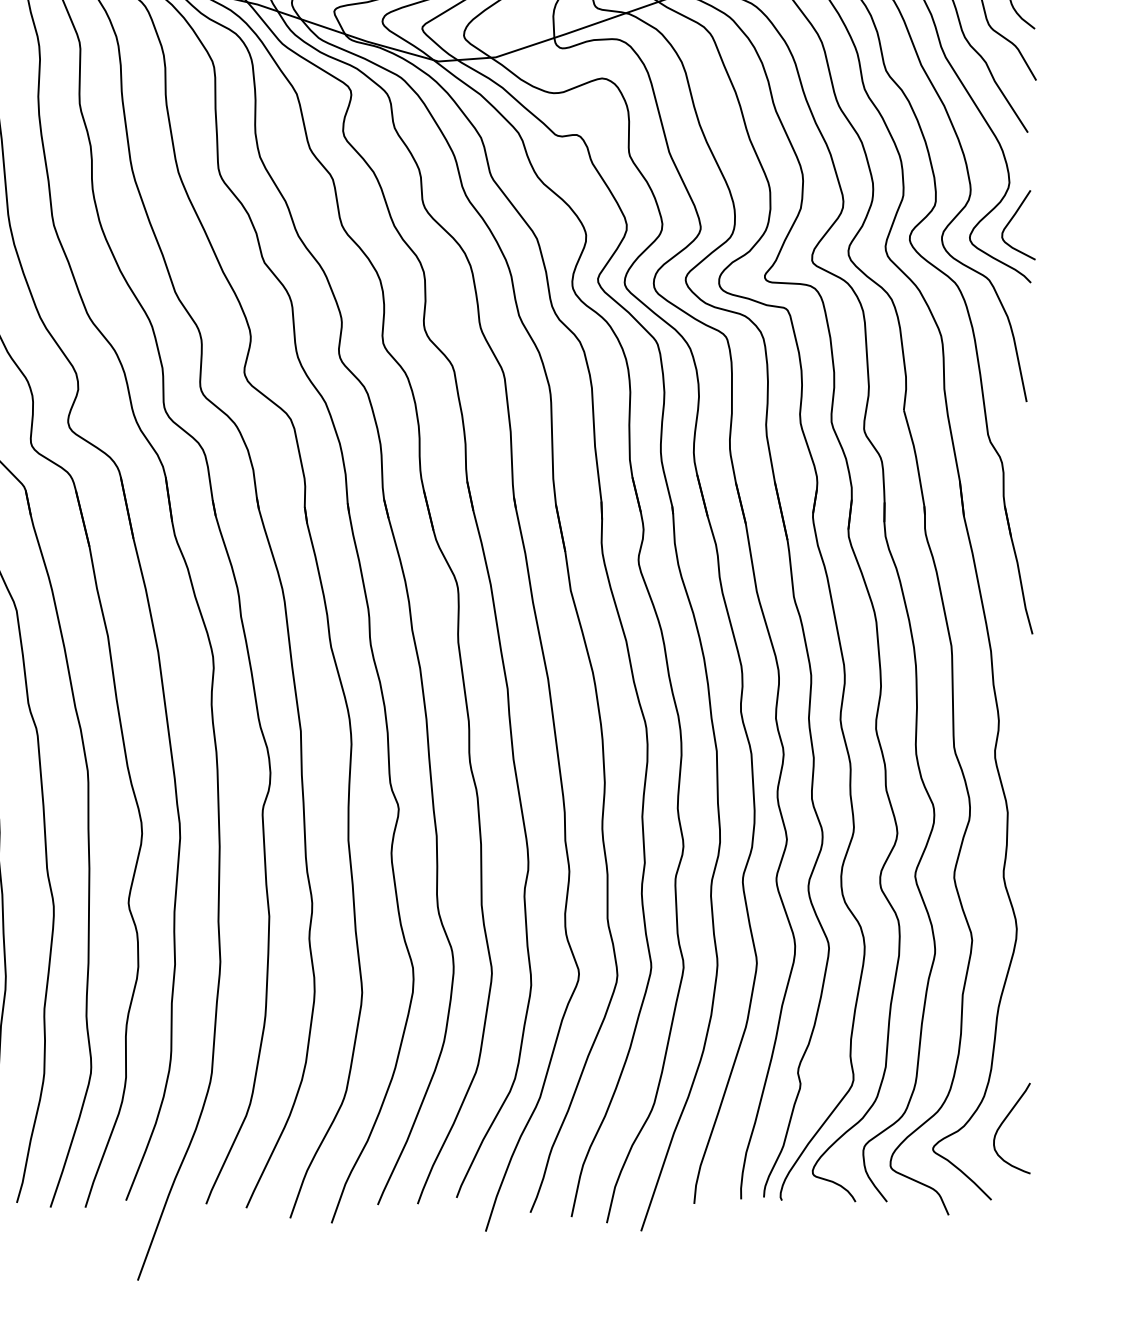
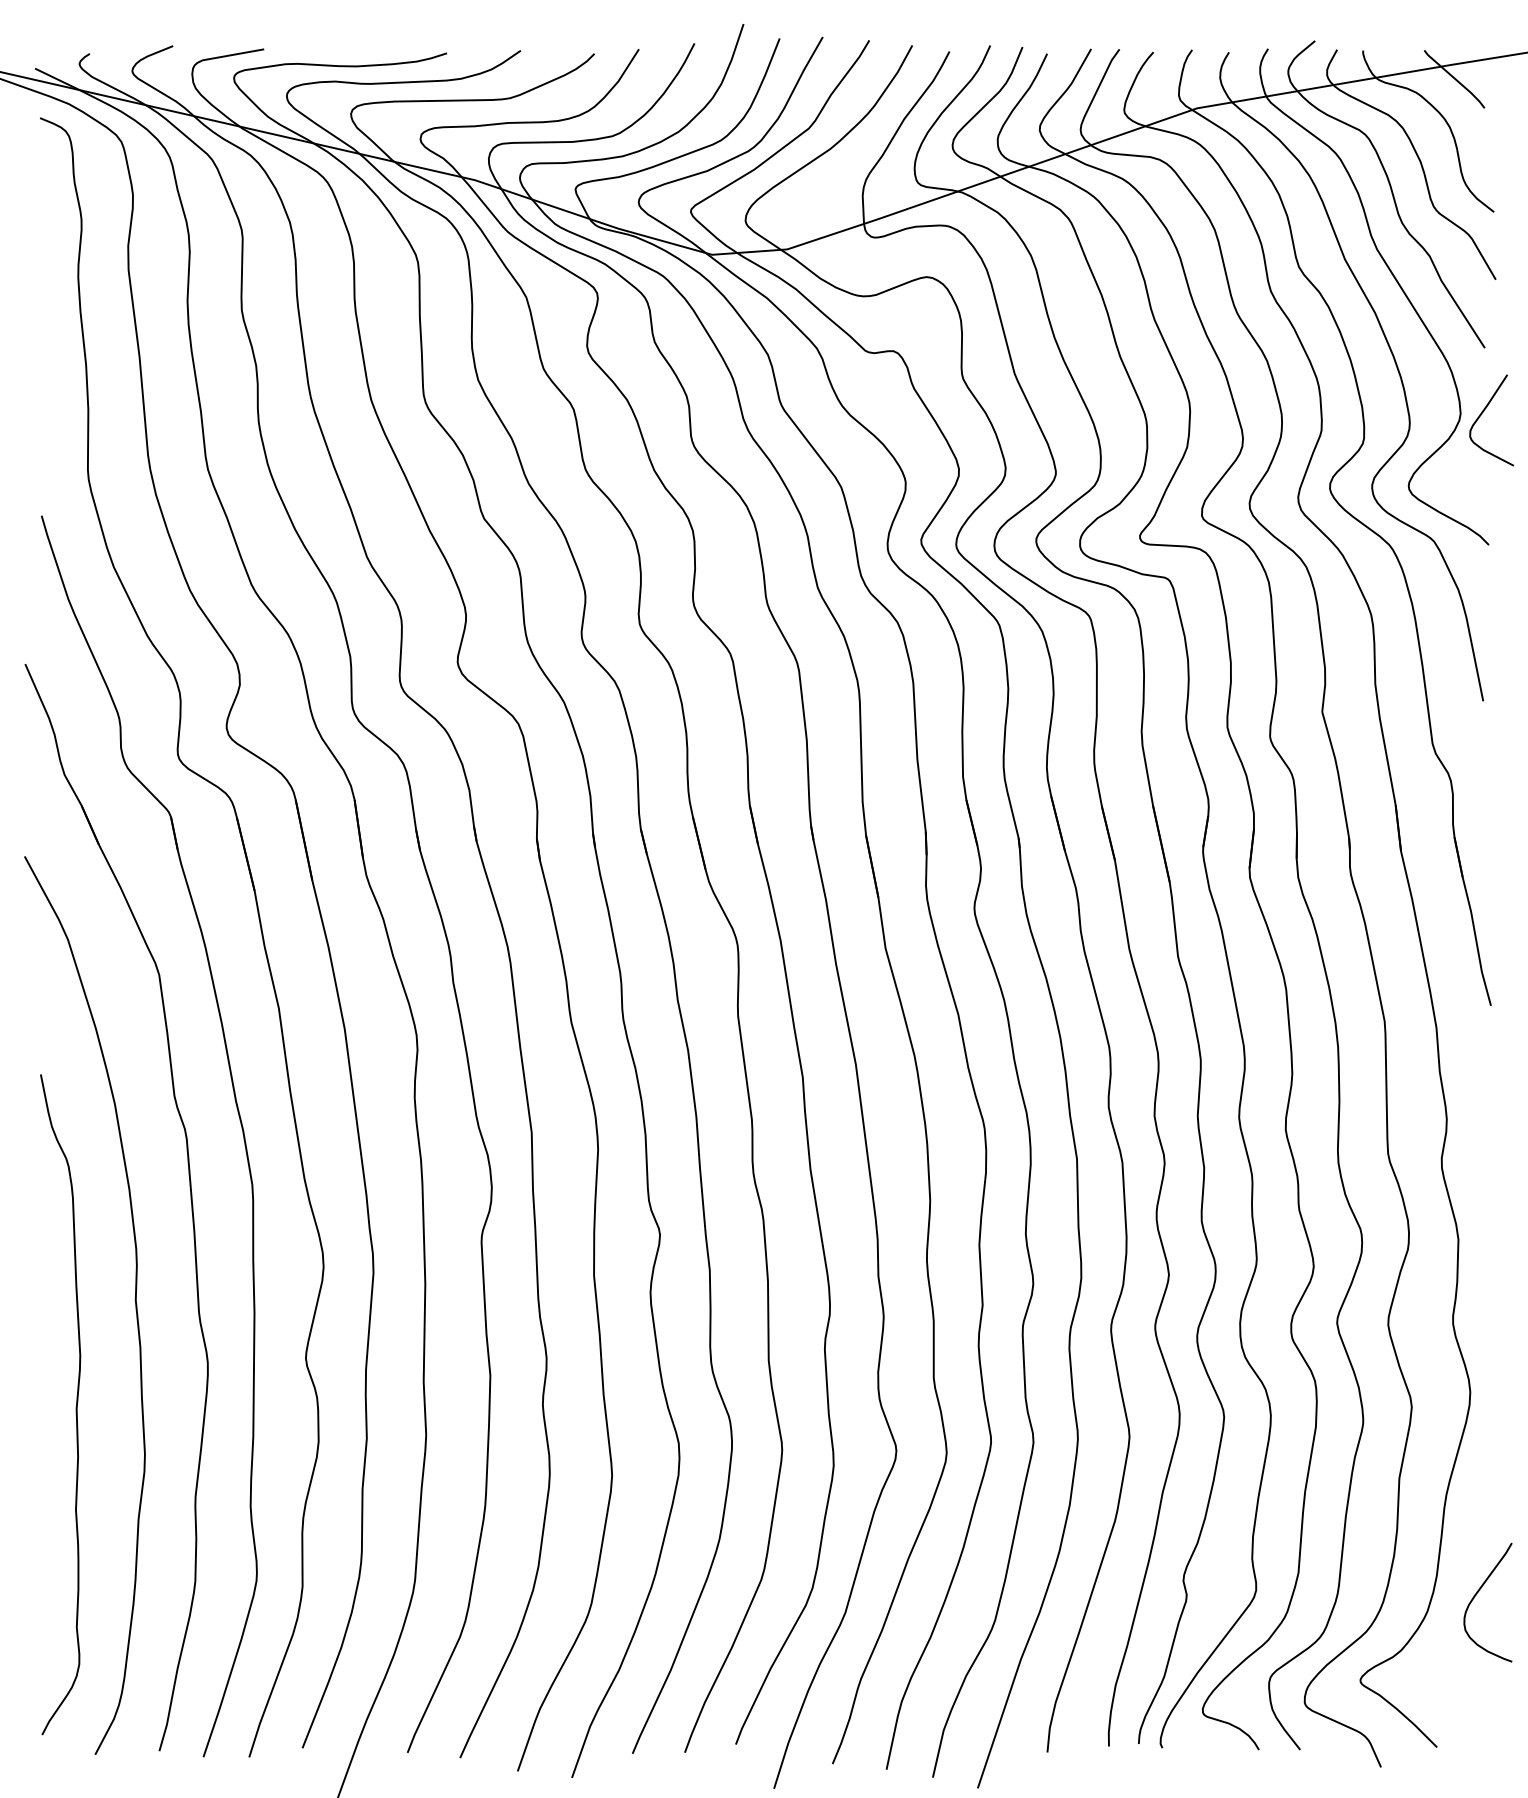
curve: (1010, 221) -> (1481, 415), moved
curve: (1003, 1123) -> (1476, 1595), moved

